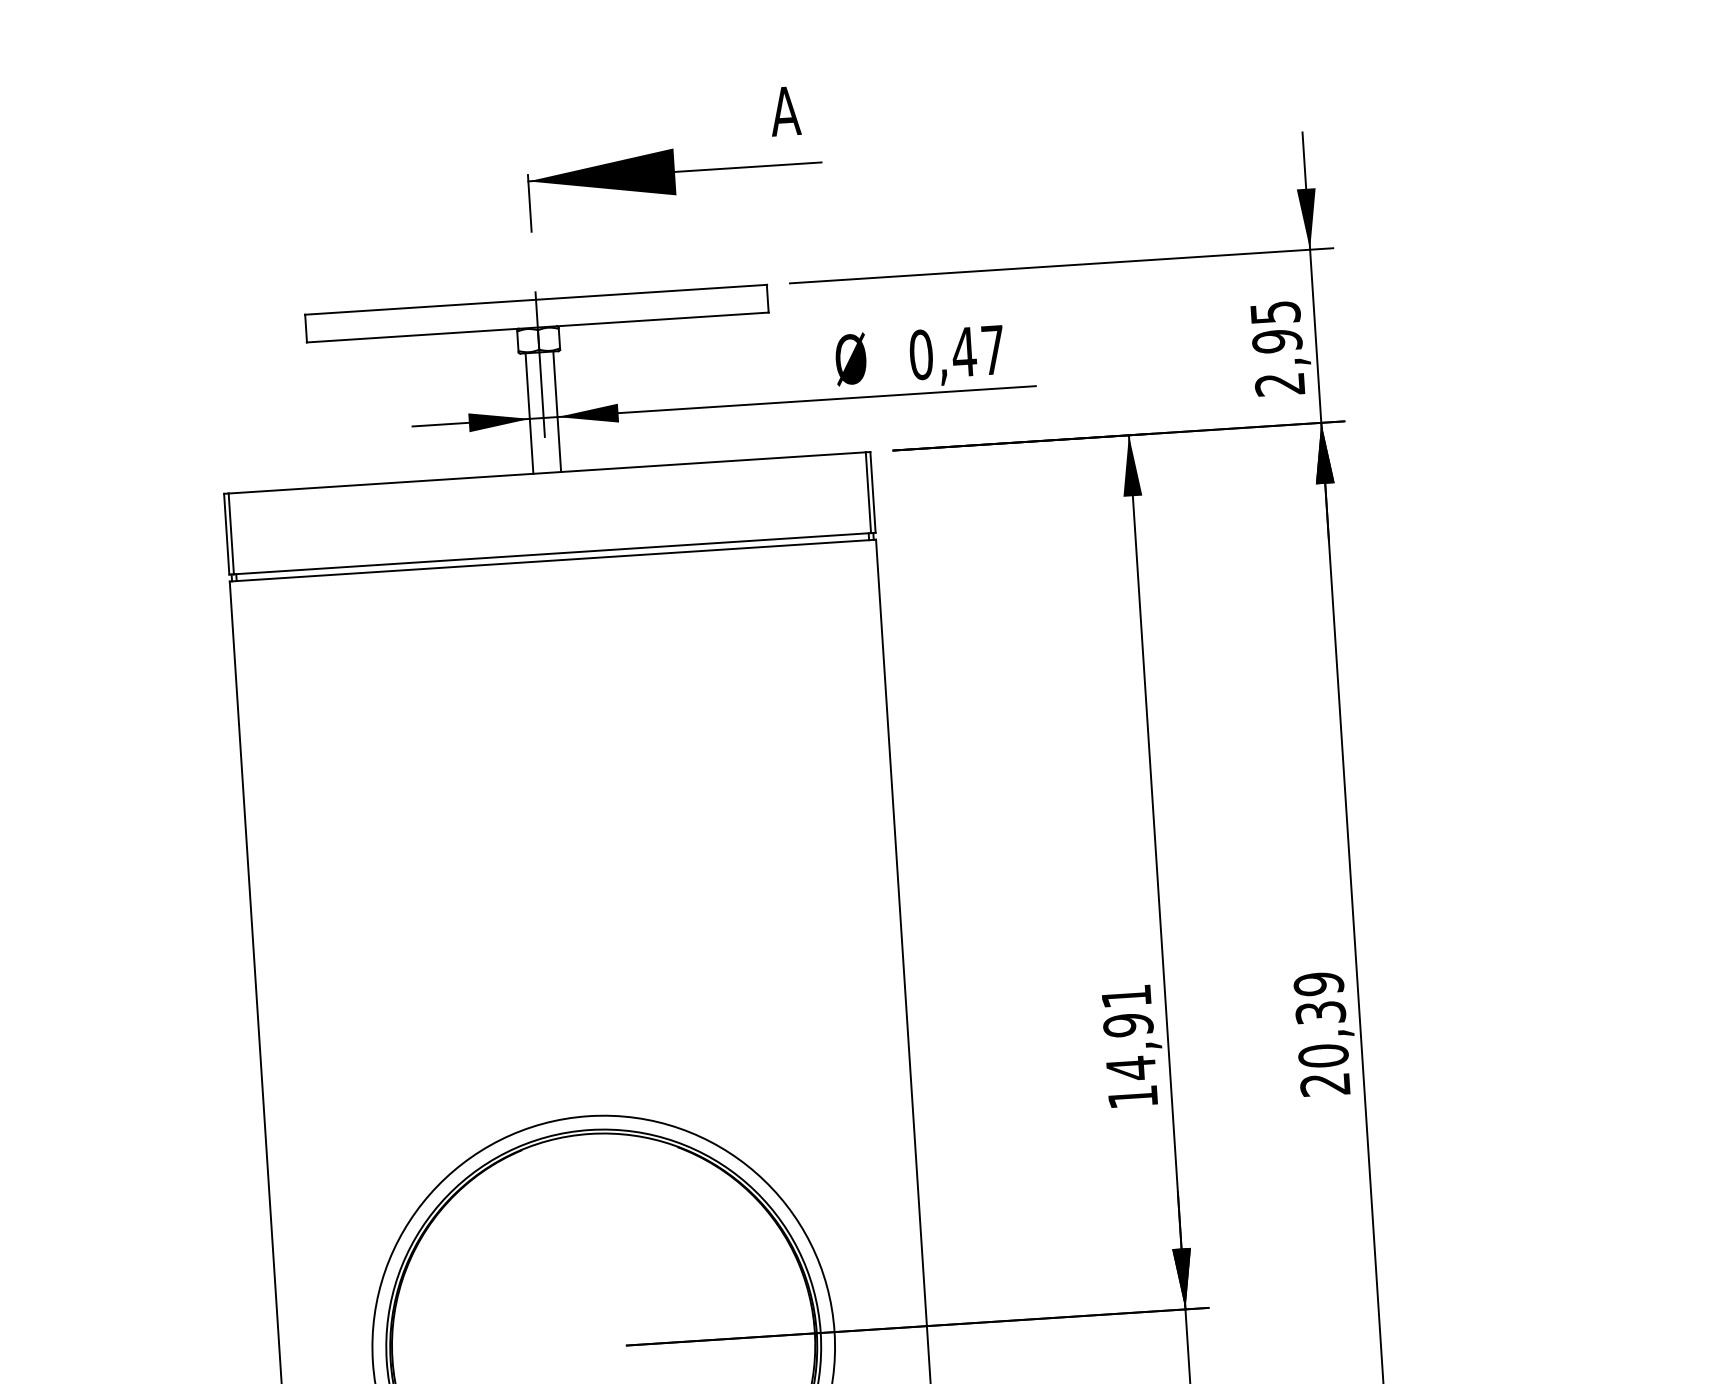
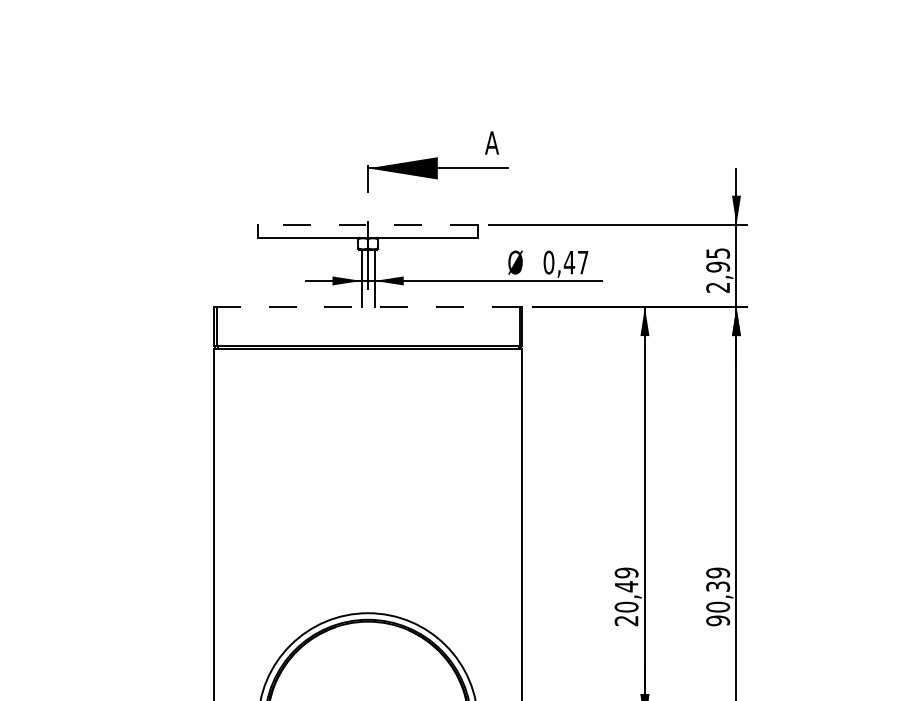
line: (536, 299) -> (368, 224), solid -> dashed
line: (548, 473) -> (368, 307), solid -> dashed
text: (1129, 1045) -> (626, 596), 14,91 -> 20,49
text: (1326, 1083) -> (718, 620), 20,39 -> 90,39

